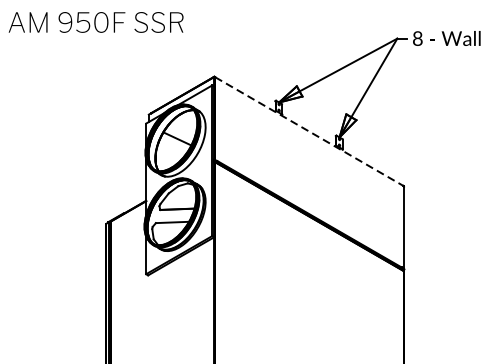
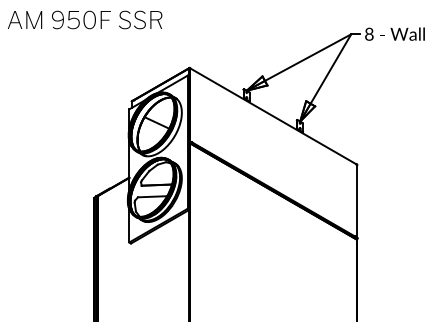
line: (309, 131) -> (273, 116), dashed -> solid

